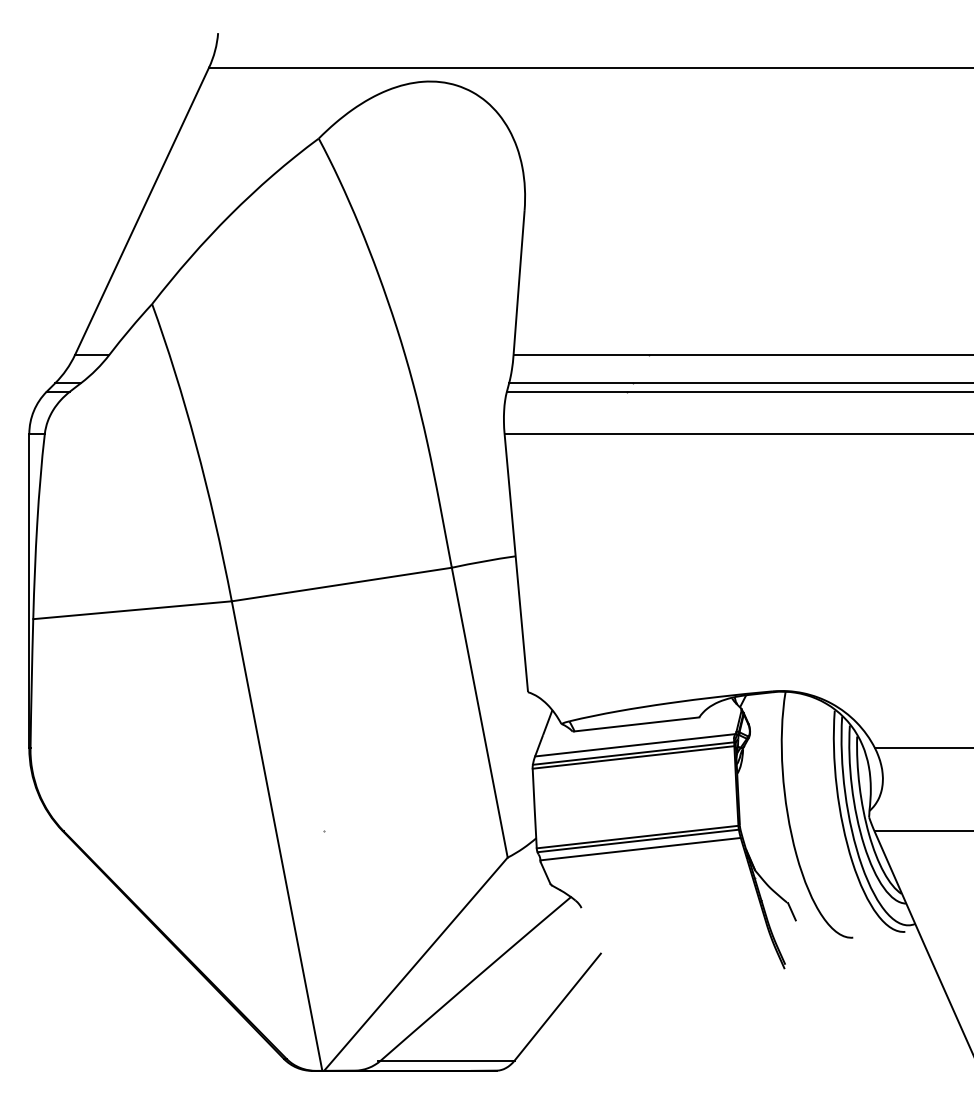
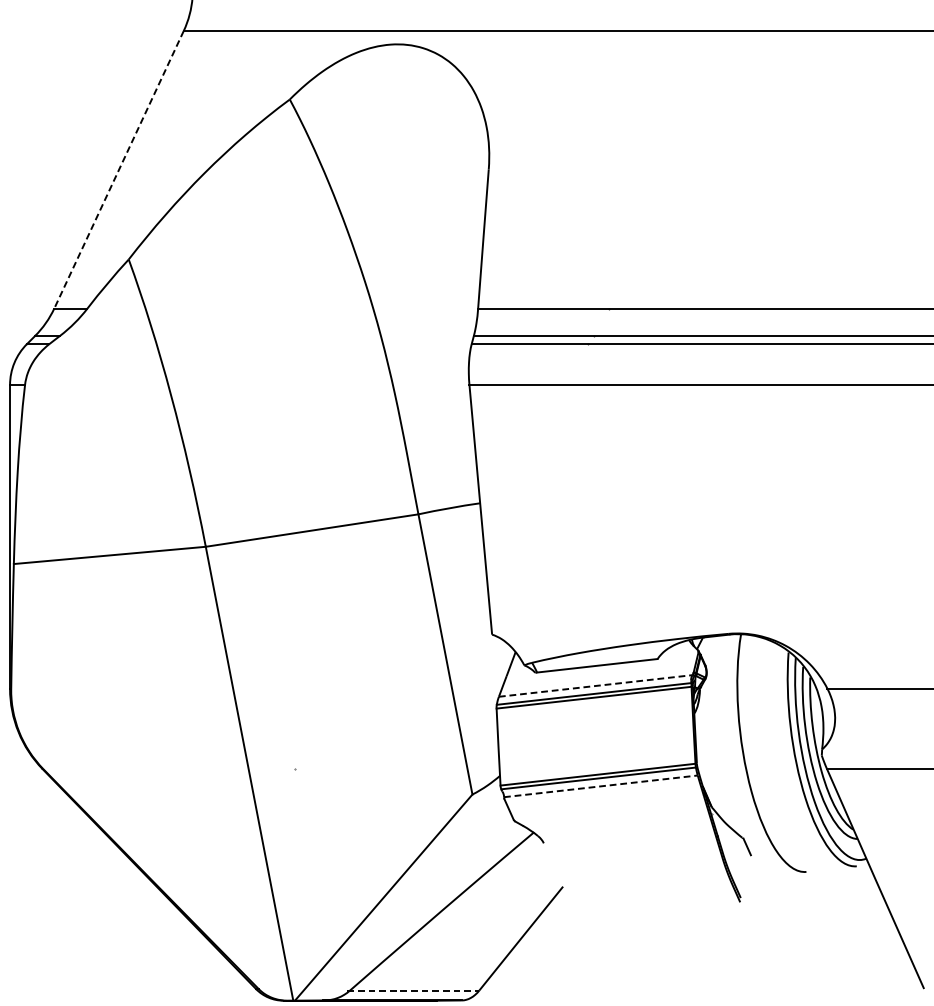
line: (142, 211) -> (119, 169), solid -> dashed
line: (635, 745) -> (595, 686), solid -> dashed
line: (640, 849) -> (600, 786), solid -> dashed
line: (446, 1060) -> (413, 990), solid -> dashed

